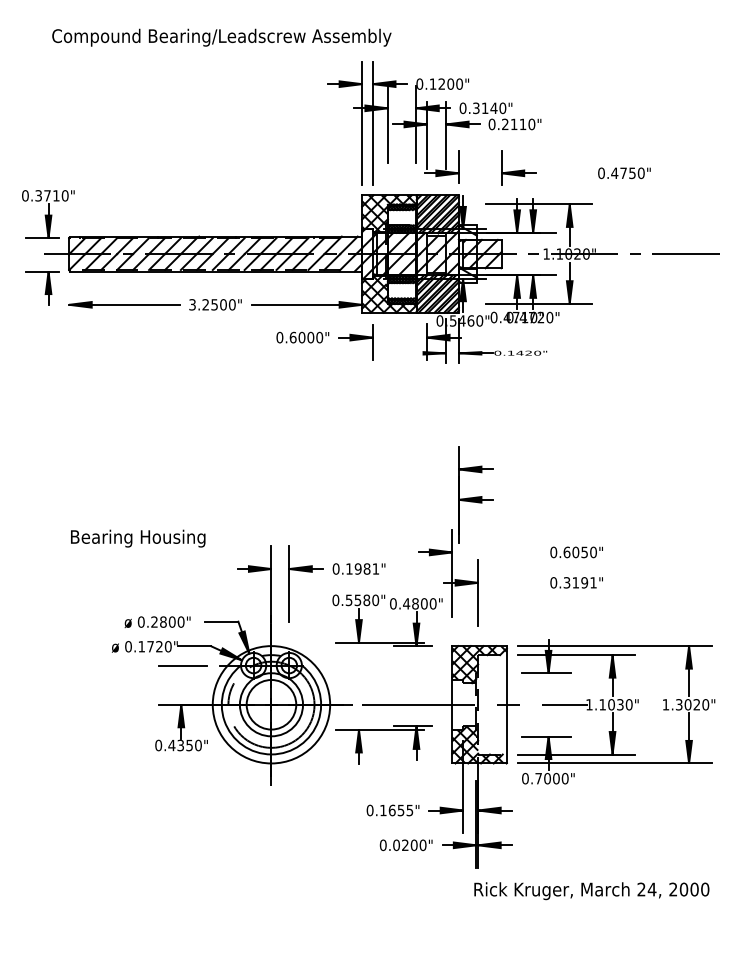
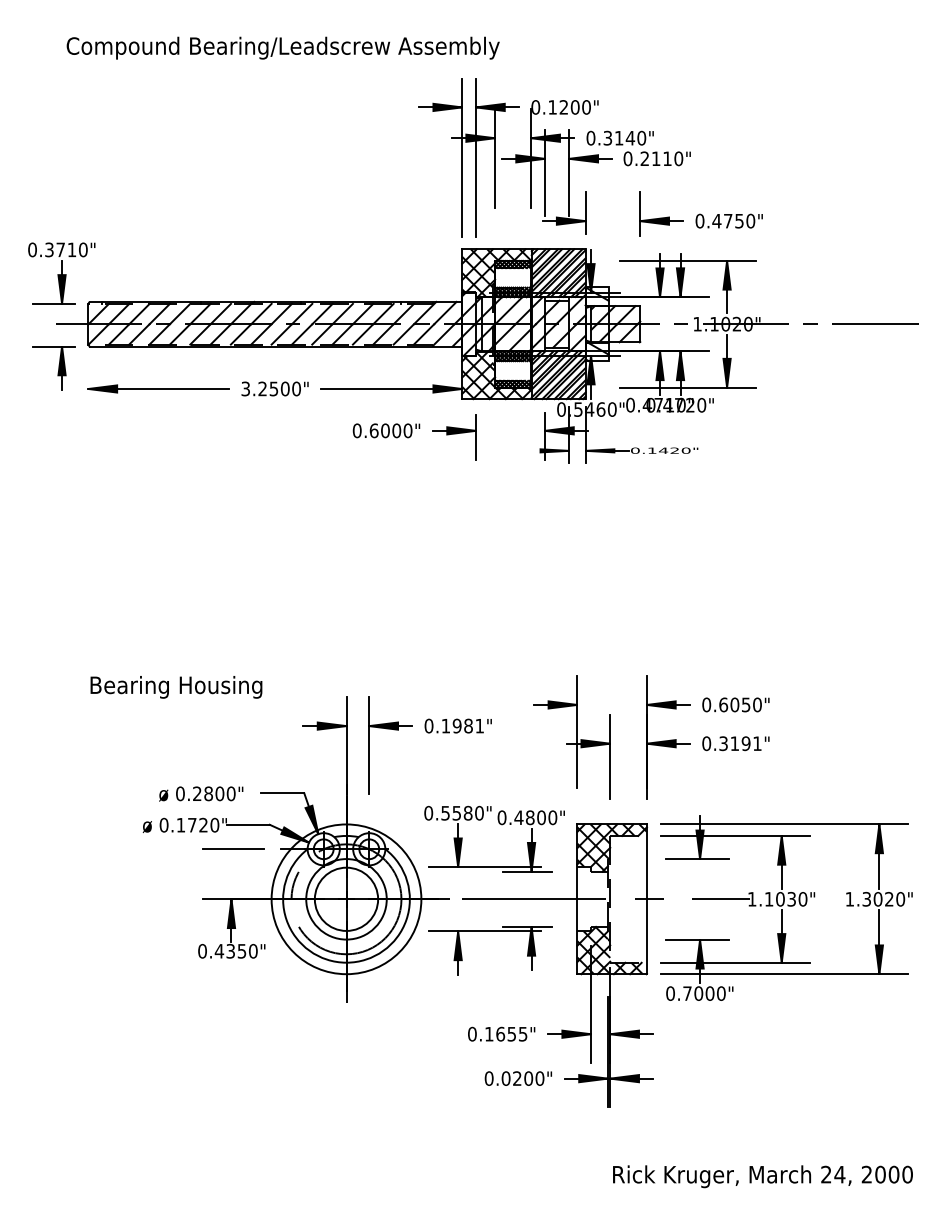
text: (624, 173) -> (729, 221), moved
part: (475, 494) -> (668, 736), moved
part: (392, 609) -> (500, 824), moved
text: (591, 891) -> (762, 1177), moved

